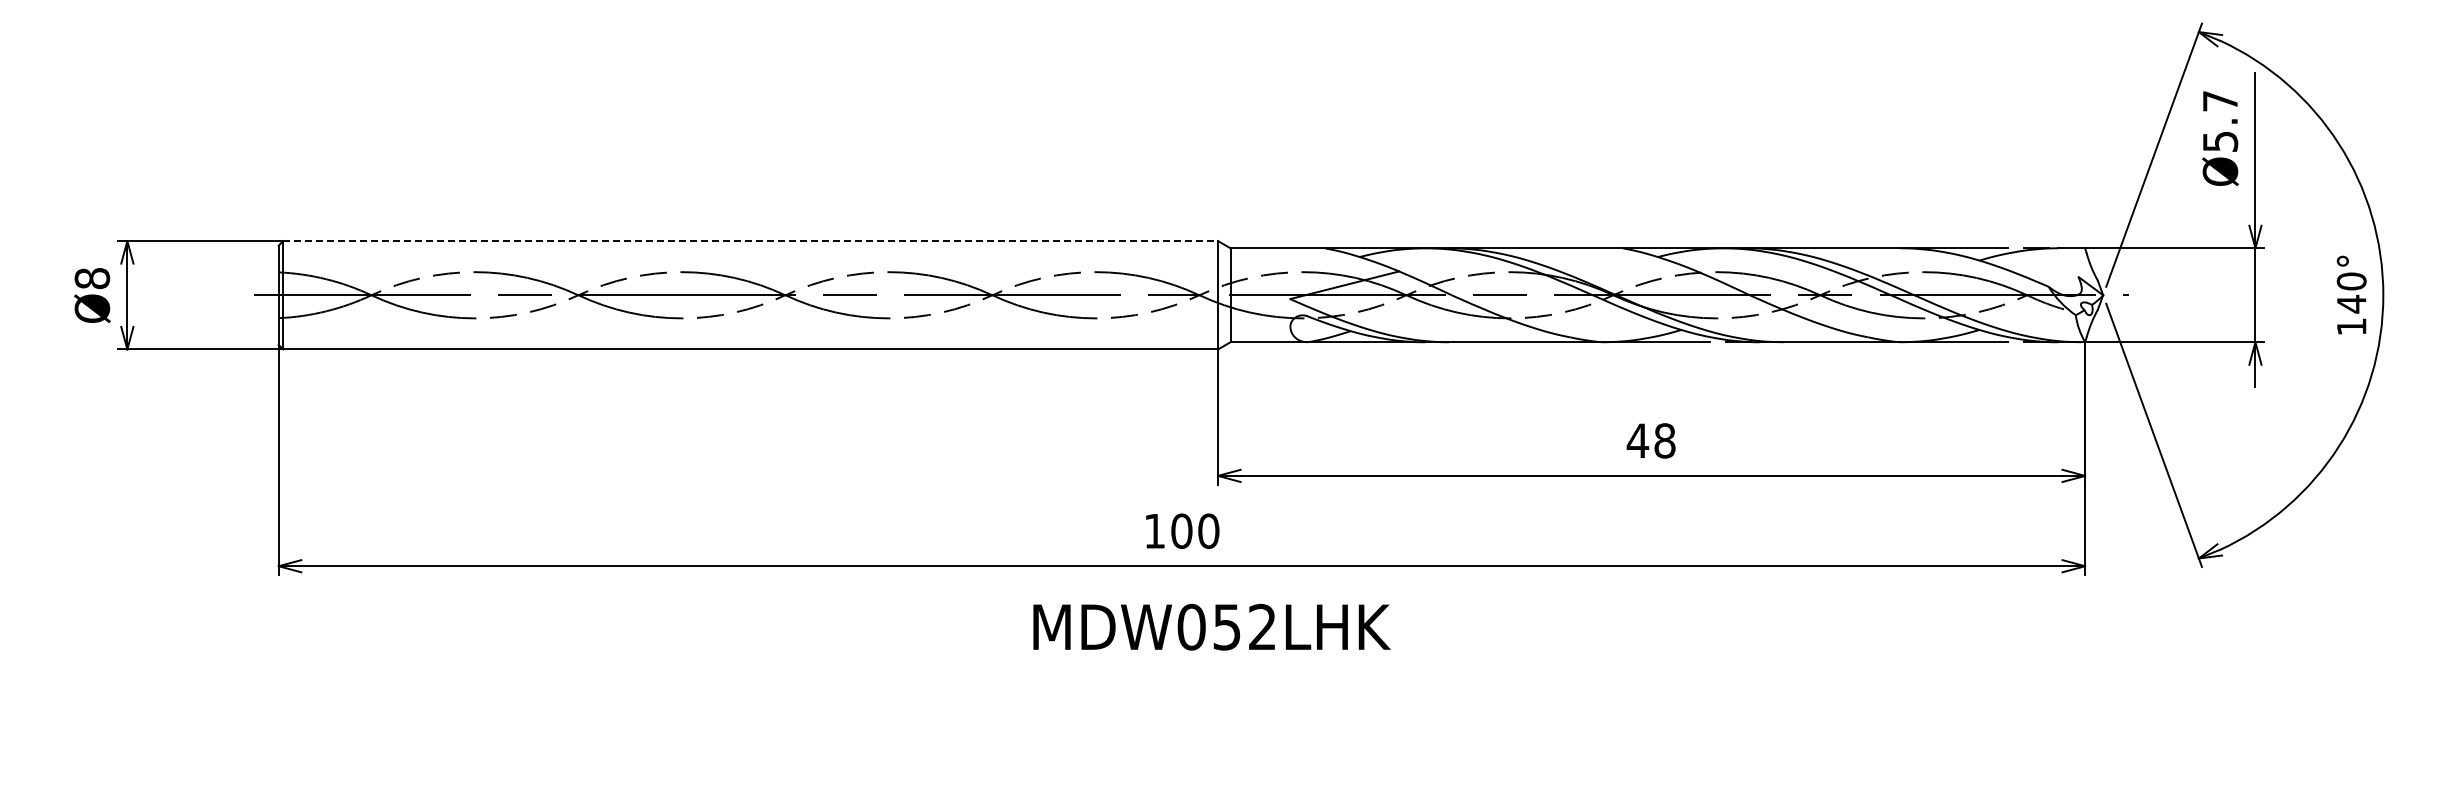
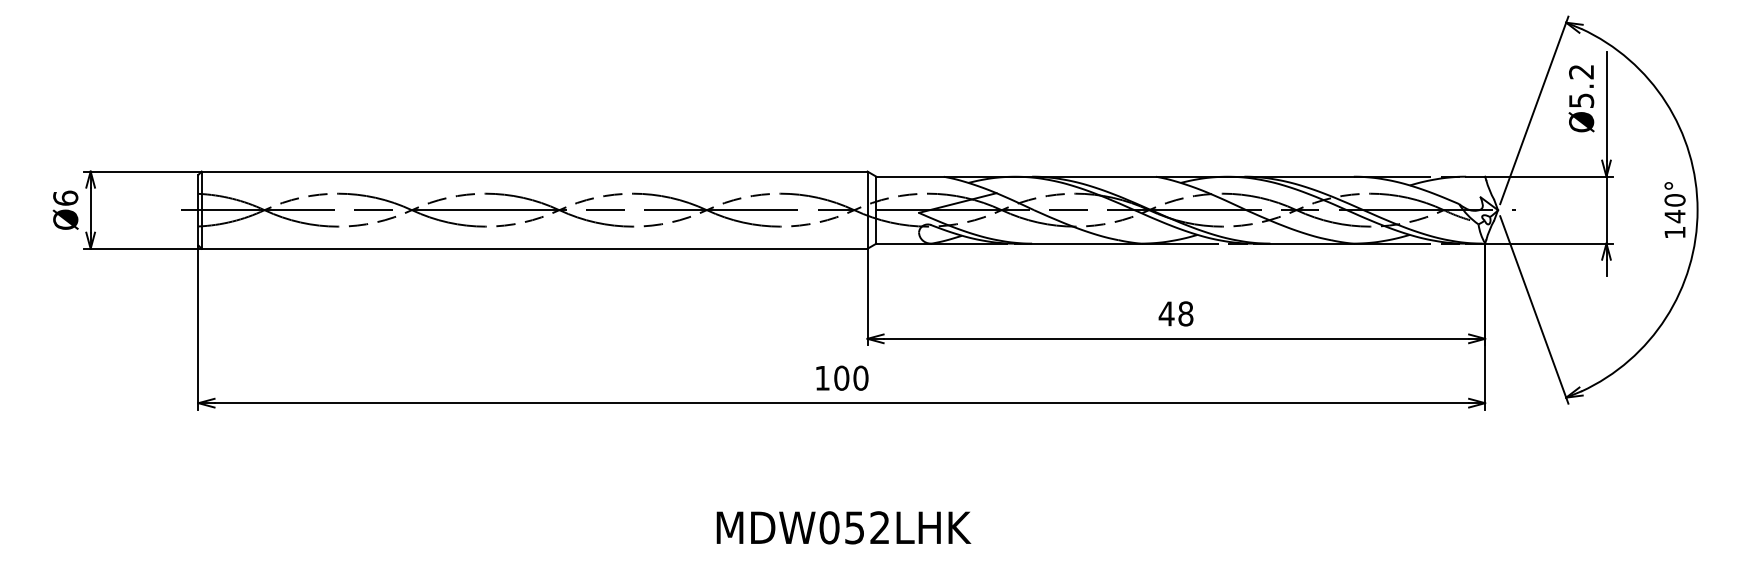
text: (2219, 101) -> (1580, 72), Ø5.7 -> Ø5.2
line: (751, 241) -> (535, 171), dashed -> solid
text: (91, 278) -> (65, 198), Ø8 -> Ø6
text: (1211, 626) -> (843, 527), moved

